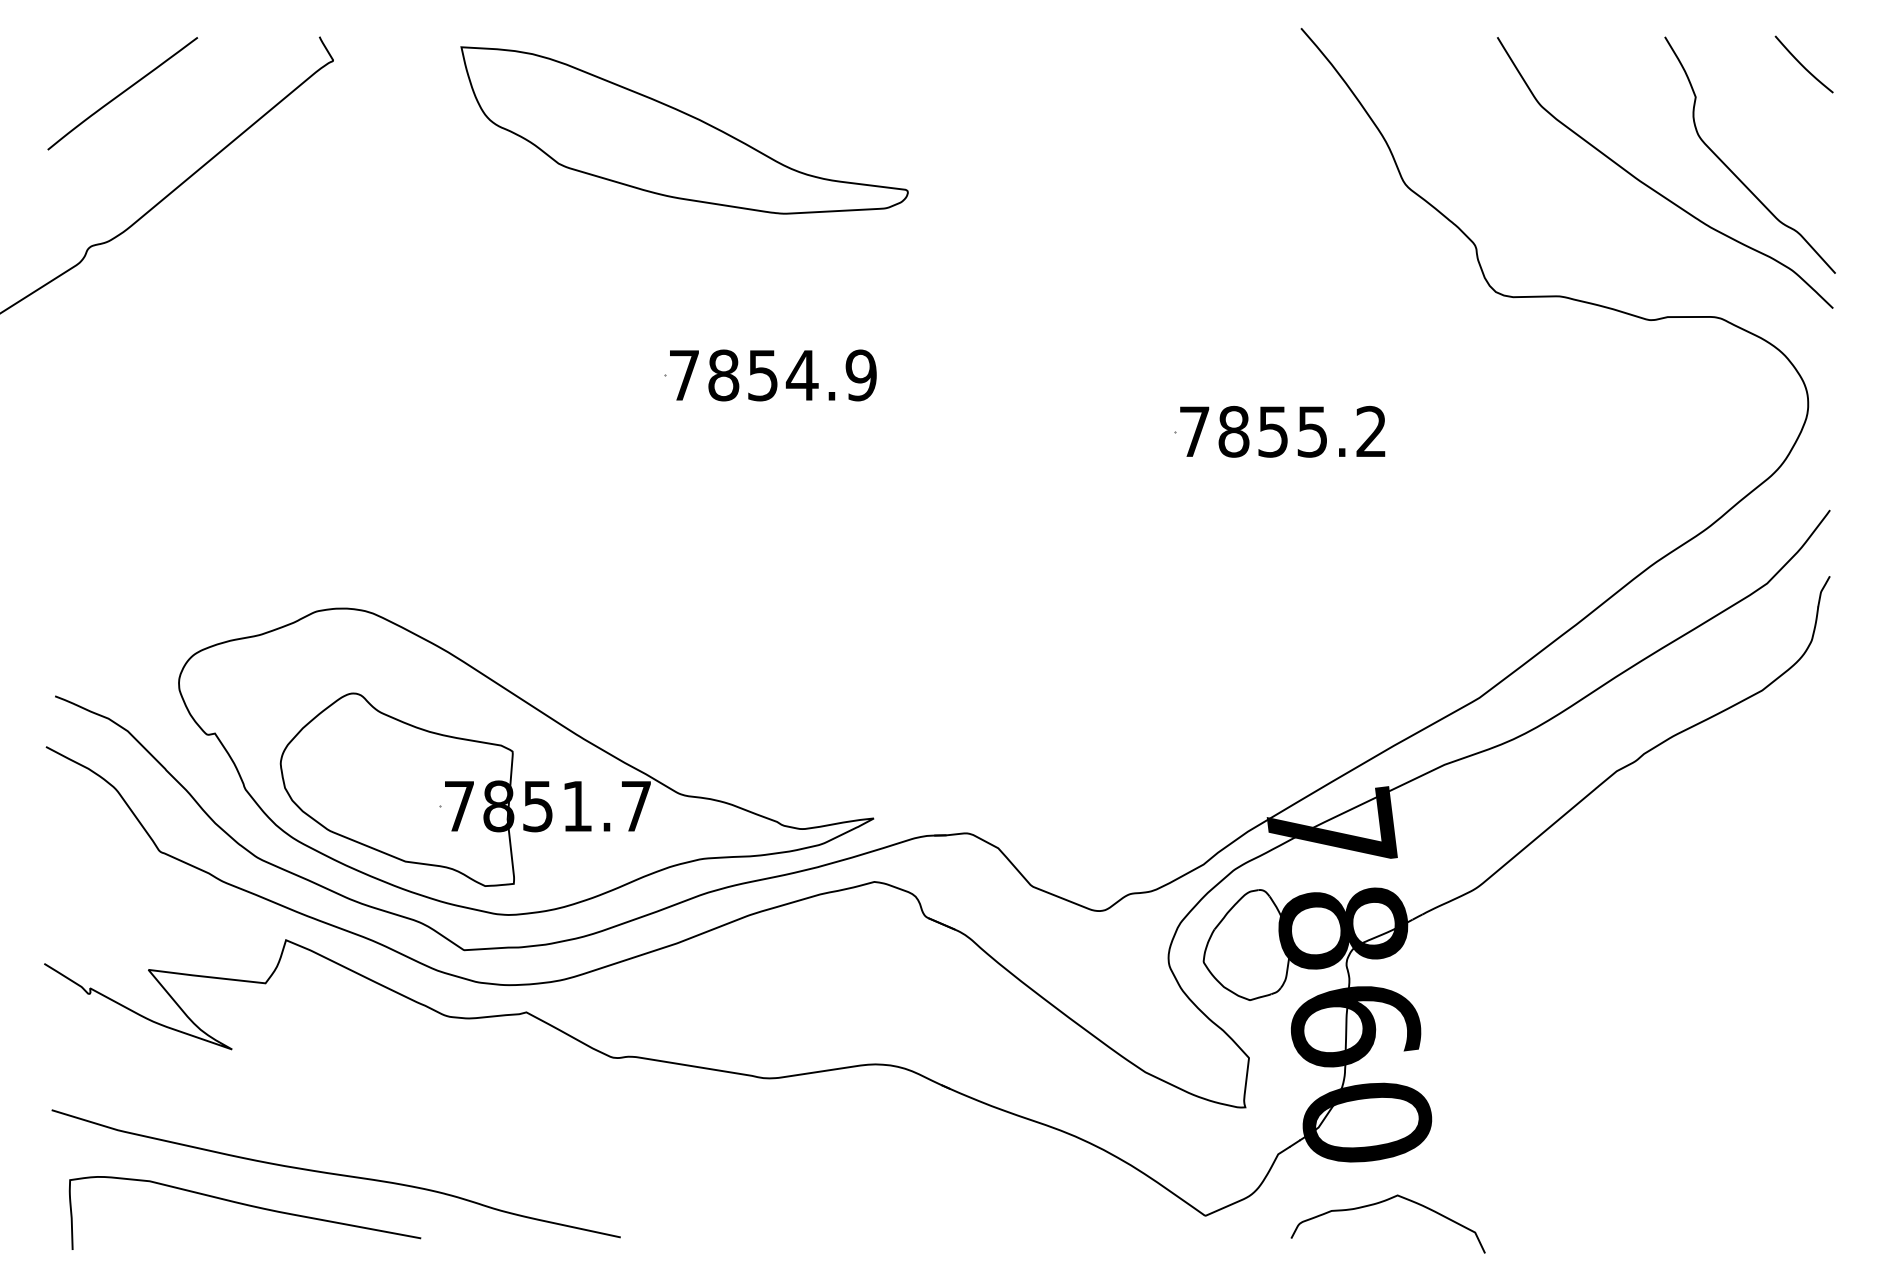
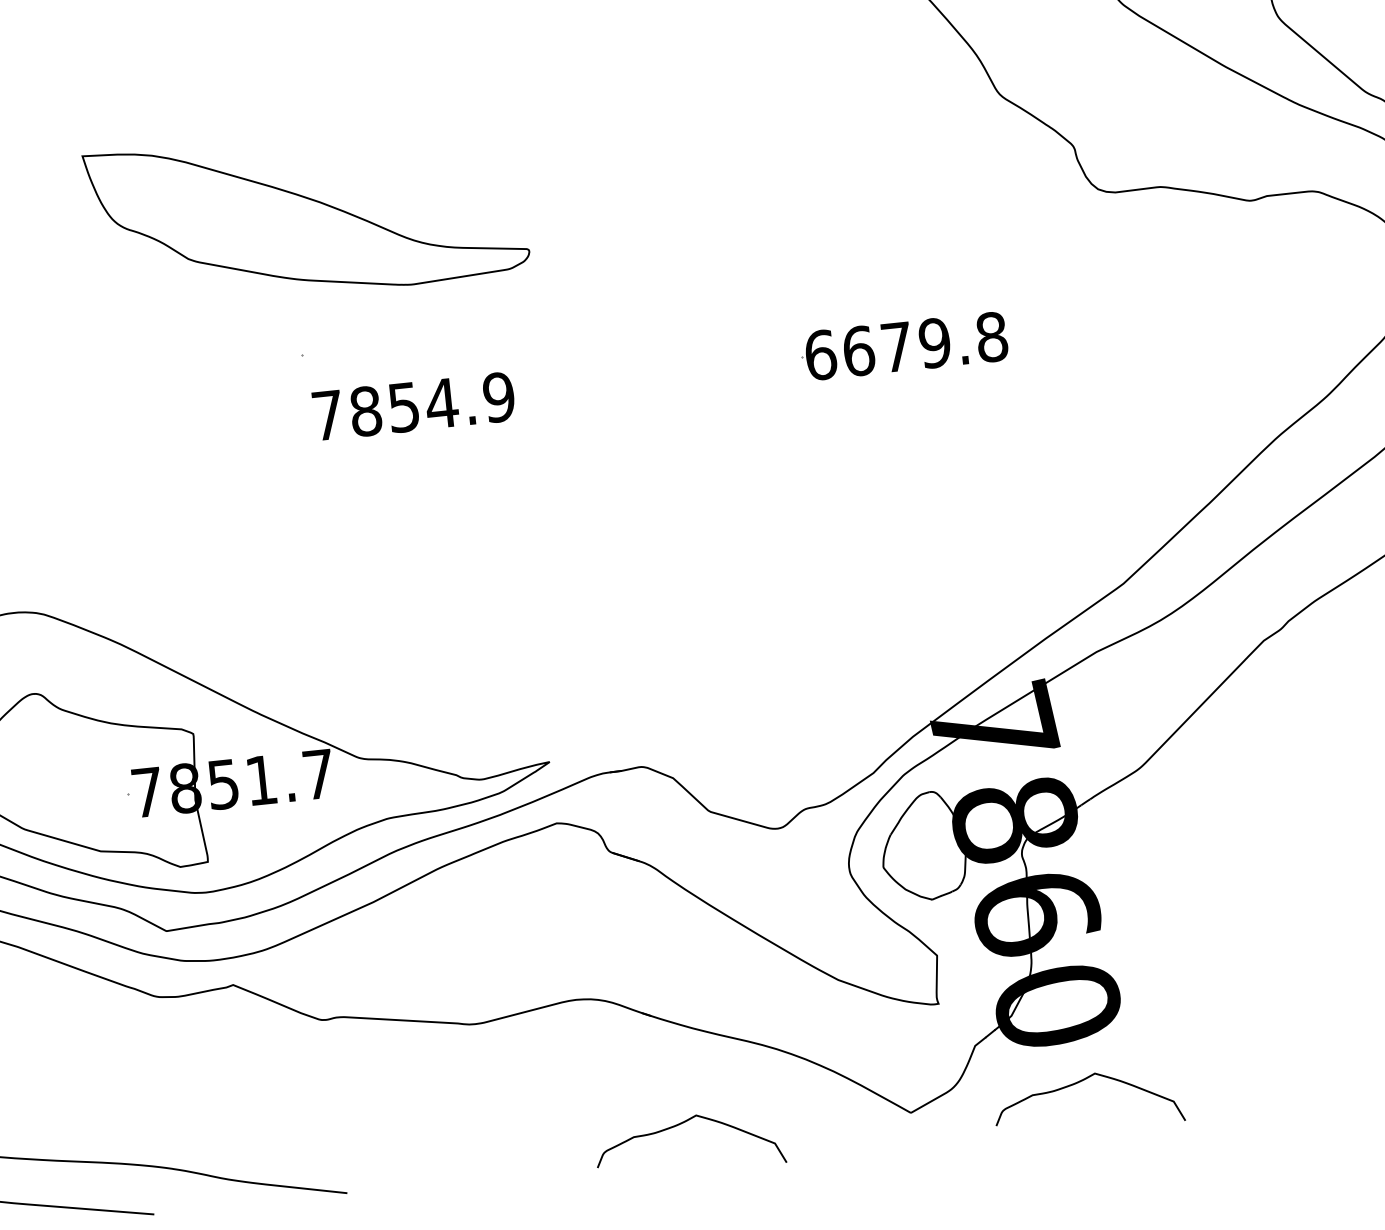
part: (684, 130) -> (306, 214), moved
text: (773, 375) -> (414, 406), moved
text: (1283, 431) -> (906, 345), 7855.2 -> 6679.8
curve: (968, 1203) -> (680, 1124), added

